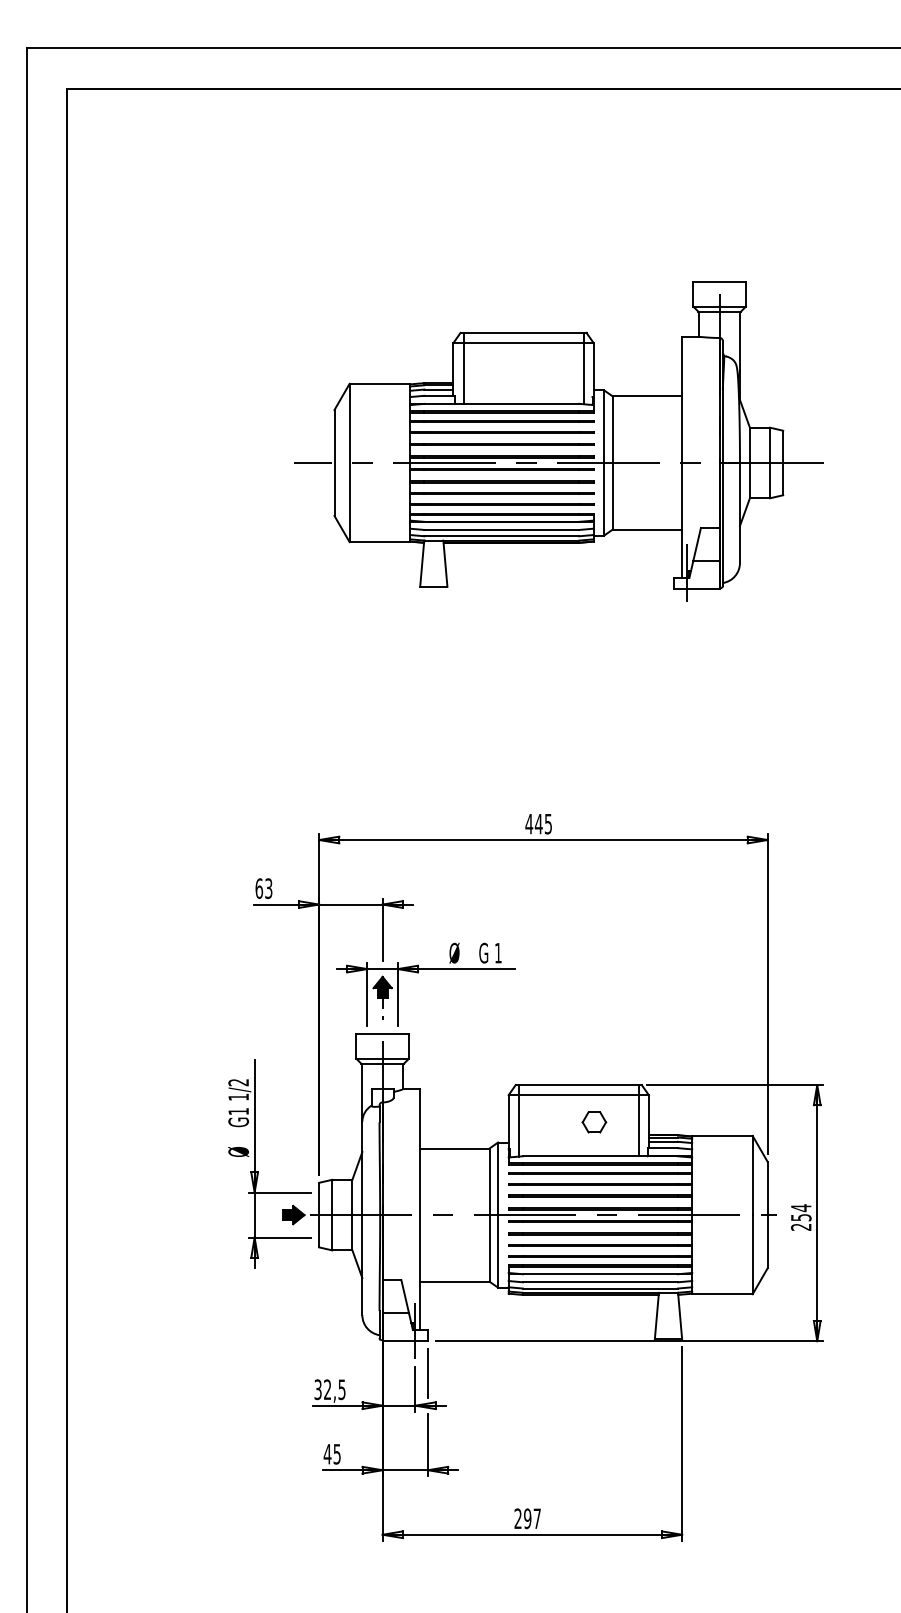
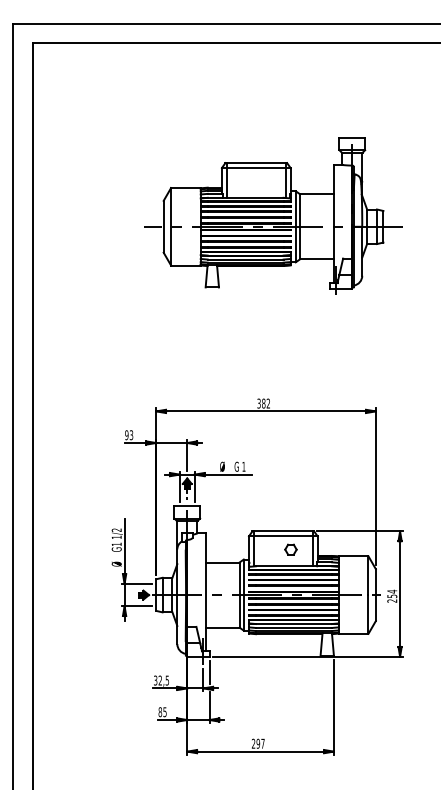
text: (538, 823) -> (263, 403), 445 -> 382
text: (258, 889) -> (126, 435), 63 -> 93
text: (325, 1454) -> (159, 712), 45 -> 85

